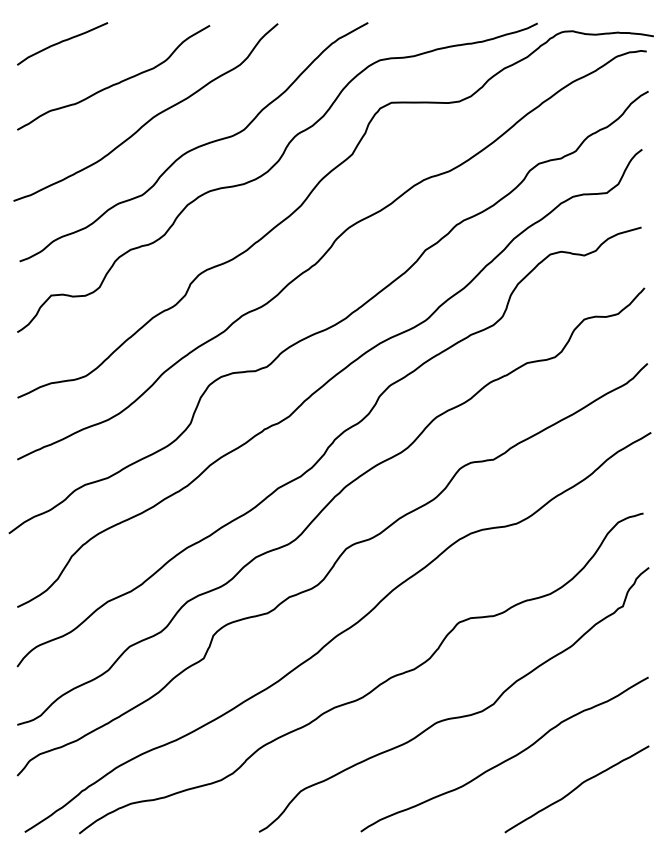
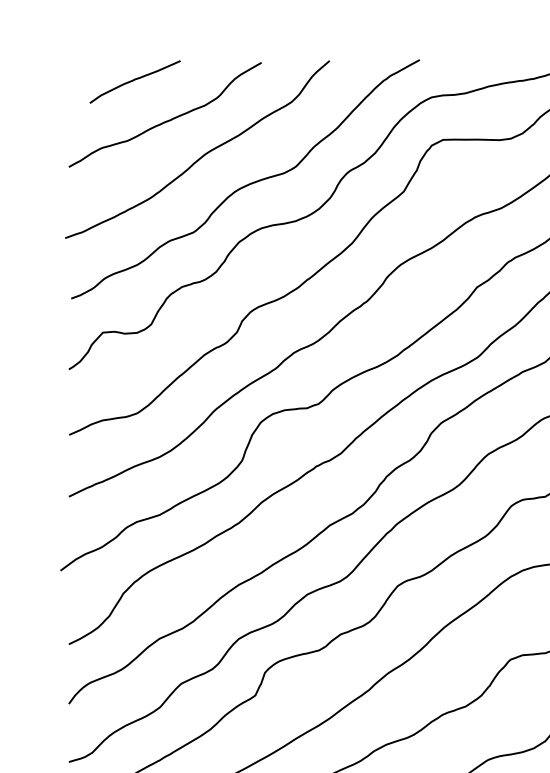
curve: (62, 42) -> (135, 80), moved

